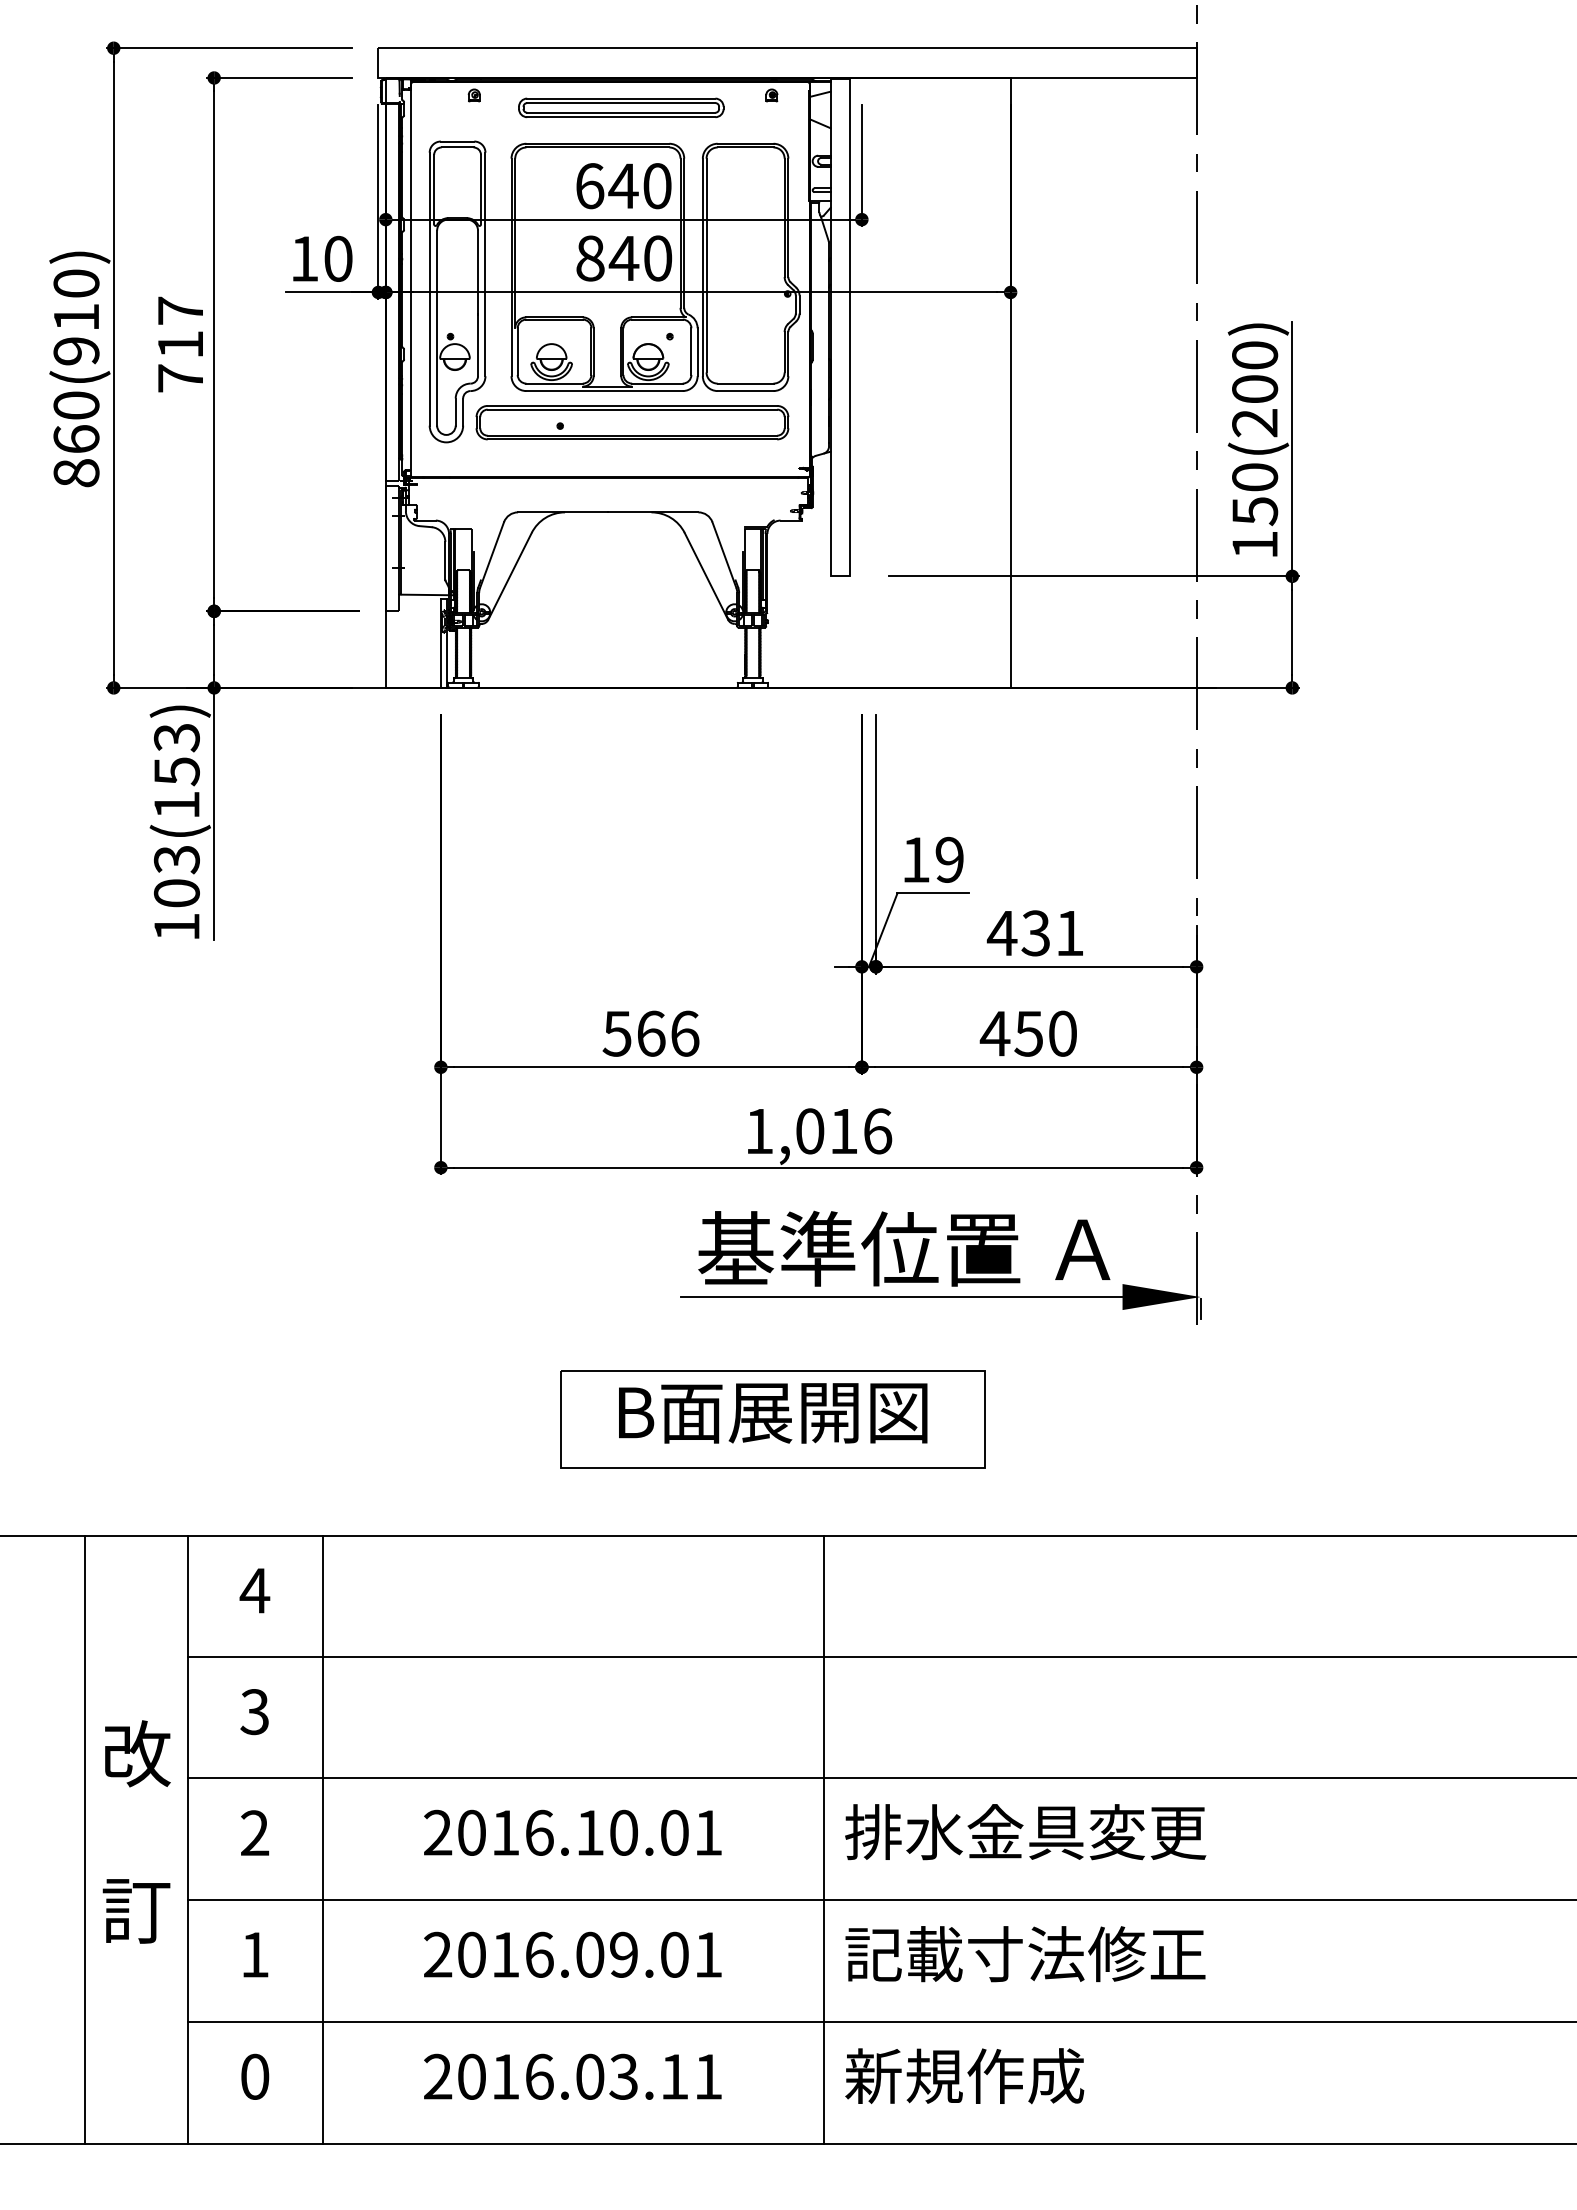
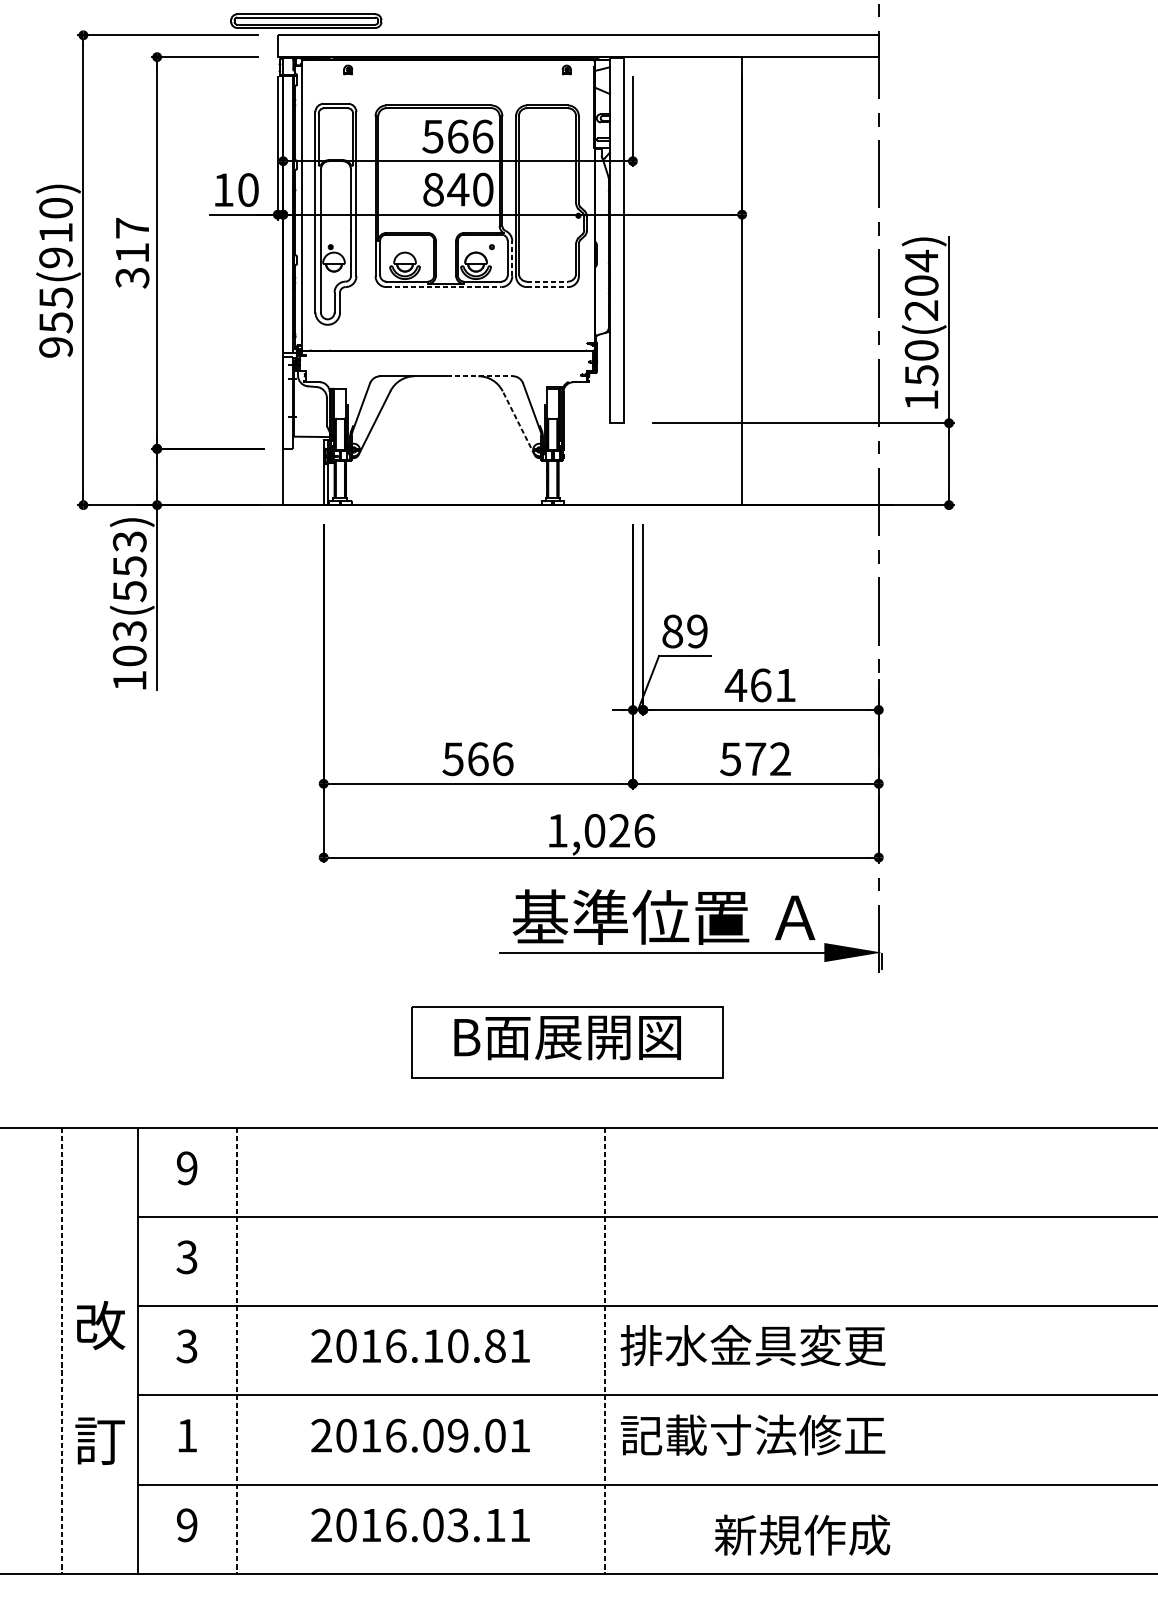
part: (621, 107) -> (306, 20), moved
text: (623, 186) -> (457, 136), 640 -> 566
line: (697, 352) -> (512, 258), solid -> dashed
text: (1255, 355) -> (922, 260), 150(200) -> 150(204)
text: (180, 378) -> (132, 277), 717 -> 317
line: (745, 383) -> (547, 281), solid -> dashed
line: (605, 391) -> (444, 287), solid -> dashed
line: (745, 391) -> (547, 287), solid -> dashed
part: (632, 422) -> (464, 310), removed
text: (76, 439) -> (56, 322), 860(910) -> 955(910)
line: (653, 512) -> (479, 376), solid -> dashed
line: (706, 576) -> (518, 423), solid -> dashed
text: (176, 805) -> (129, 591), 103(153) -> 103(553)
text: (916, 859) -> (673, 631), 19 -> 89
text: (1035, 933) -> (760, 685), 431 -> 461
text: (1027, 1033) -> (754, 758), 450 -> 572
text: (843, 1130) -> (619, 830), 1,016 -> 1,026
text: (254, 1590) -> (186, 1168), 4 -> 9
text: (136, 1831) -> (100, 1382), moved
text: (674, 1832) -> (495, 1345), 2016.10.01 -> 2016.10.81
text: (254, 1833) -> (186, 1346), 2 -> 3
line: (85, 1839) -> (62, 1350), solid -> dashed
line: (322, 1839) -> (236, 1350), solid -> dashed
line: (824, 1839) -> (605, 1350), solid -> dashed
text: (255, 2076) -> (187, 1525), 0 -> 9
text: (964, 2076) -> (802, 1535), moved

